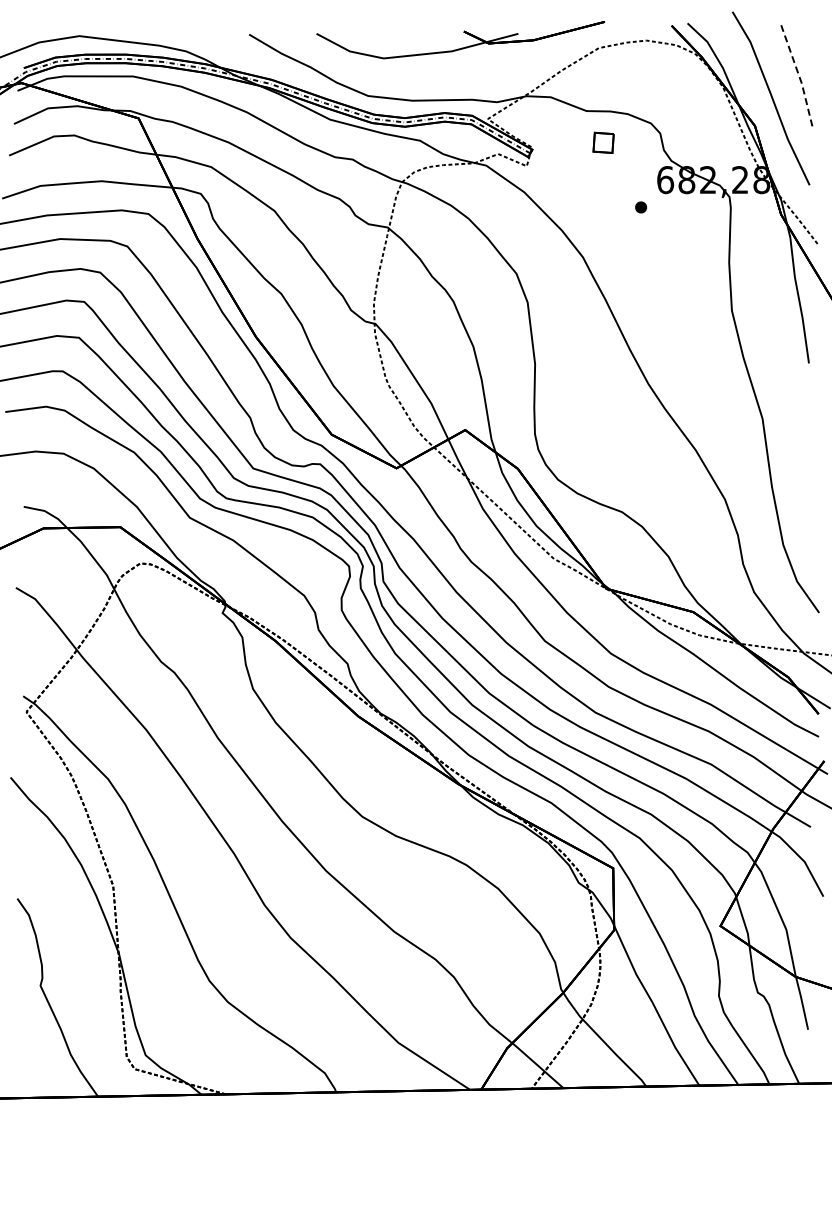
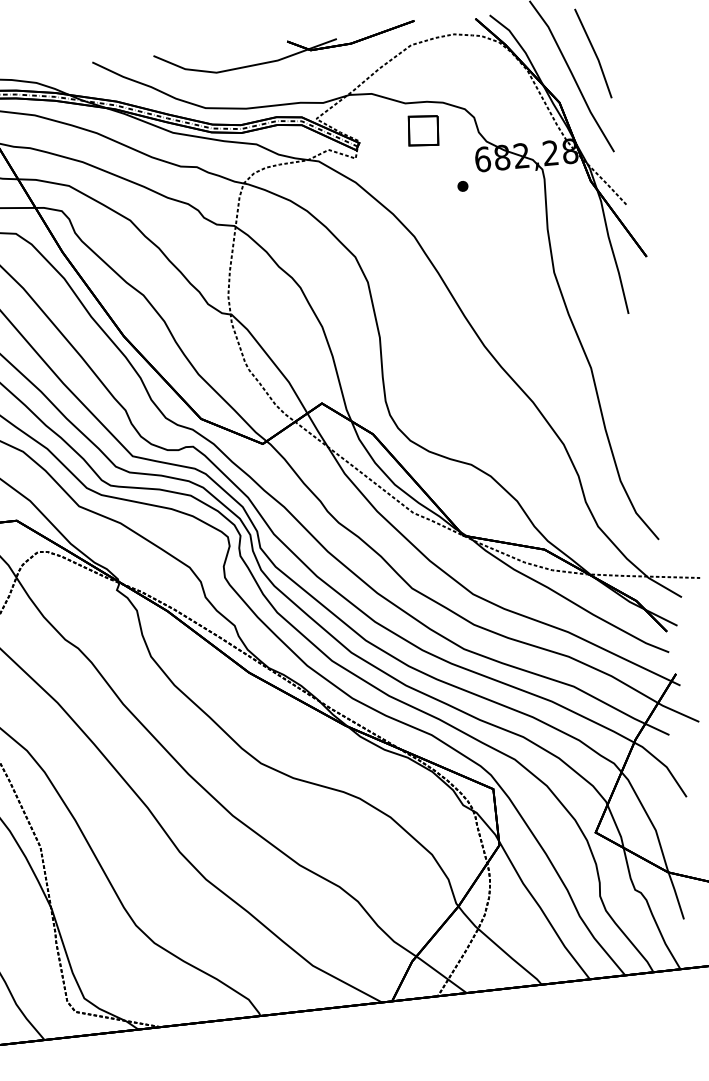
line: (798, 75) -> (594, 53), dashed -> solid
part: (603, 142) -> (423, 130), size x1.67

